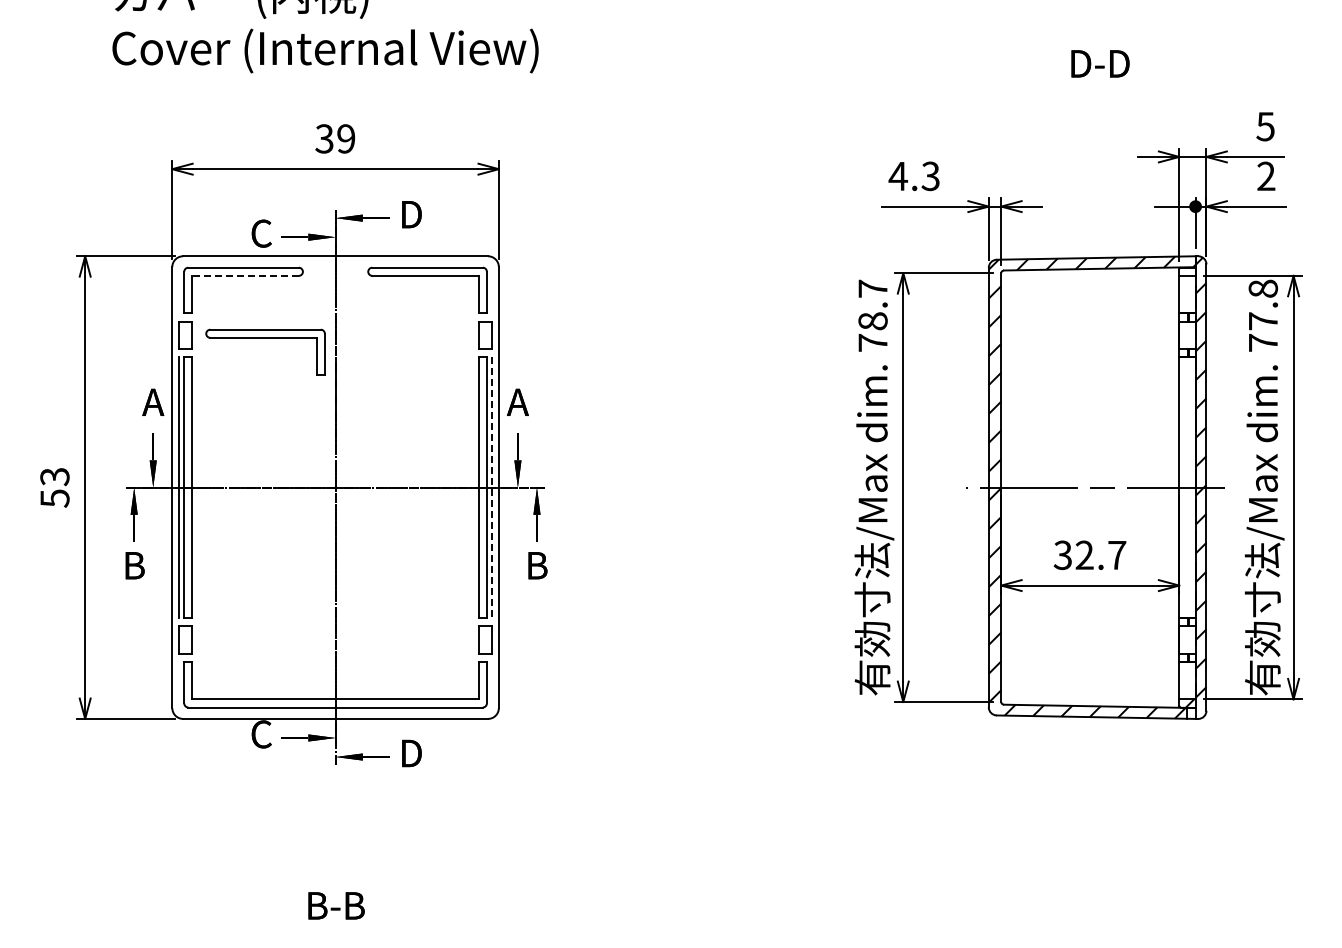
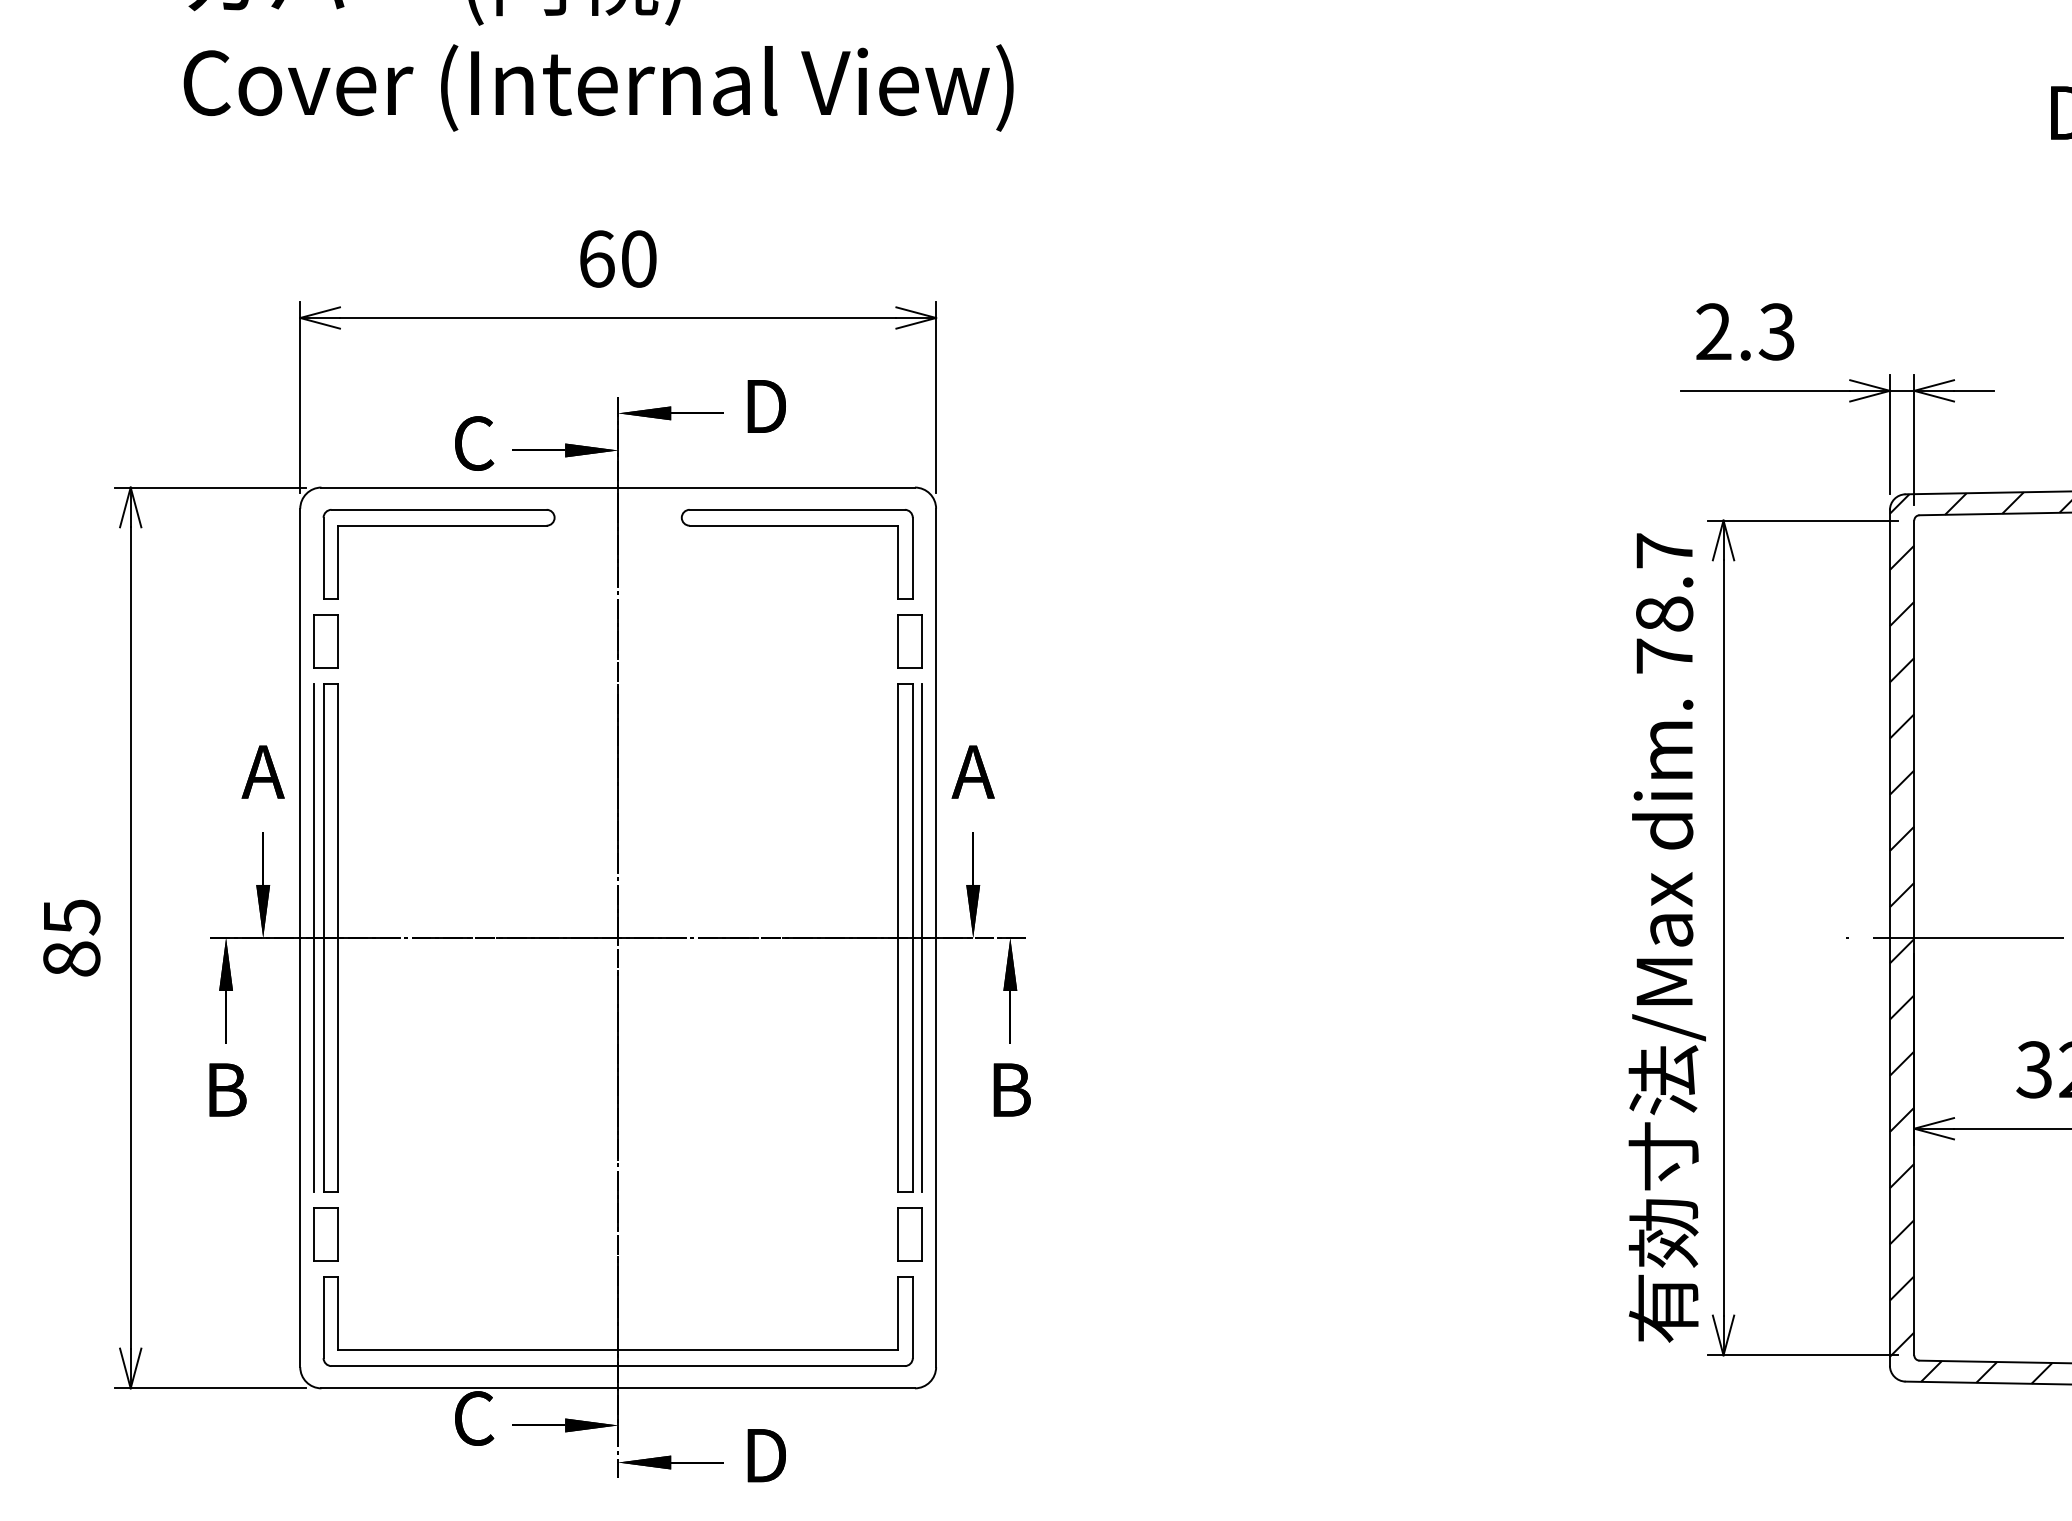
text: (335, 138) -> (618, 258), 39 -> 60
text: (898, 175) -> (1714, 330), 4.3 -> 2.3
line: (244, 275) -> (440, 524), dashed -> solid
part: (265, 338) -> (481, 647), removed
text: (54, 487) -> (70, 937), 53 -> 85
line: (491, 487) -> (921, 937), dashed -> solid

